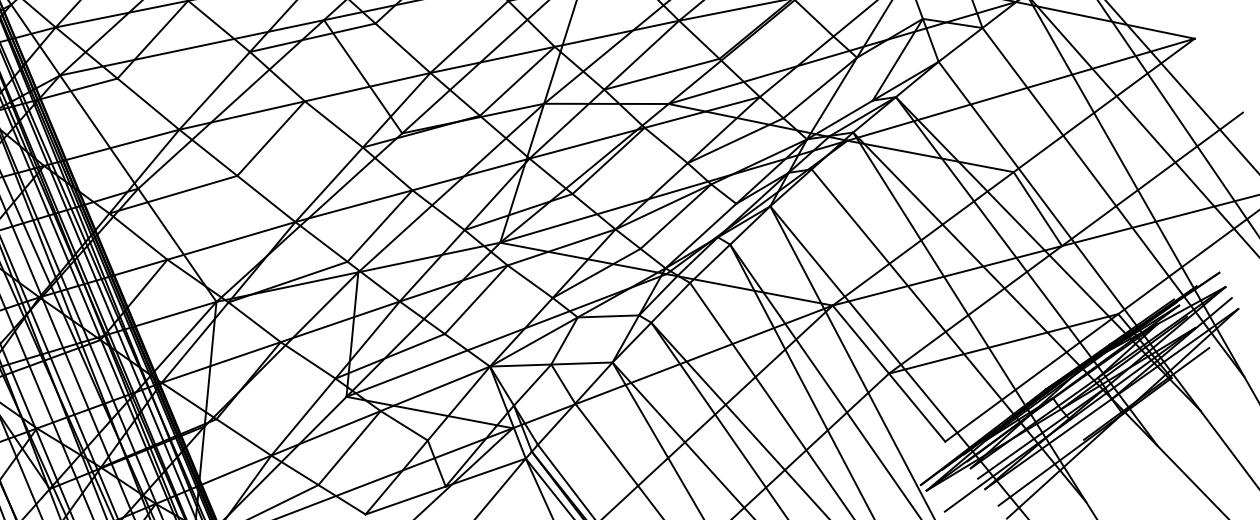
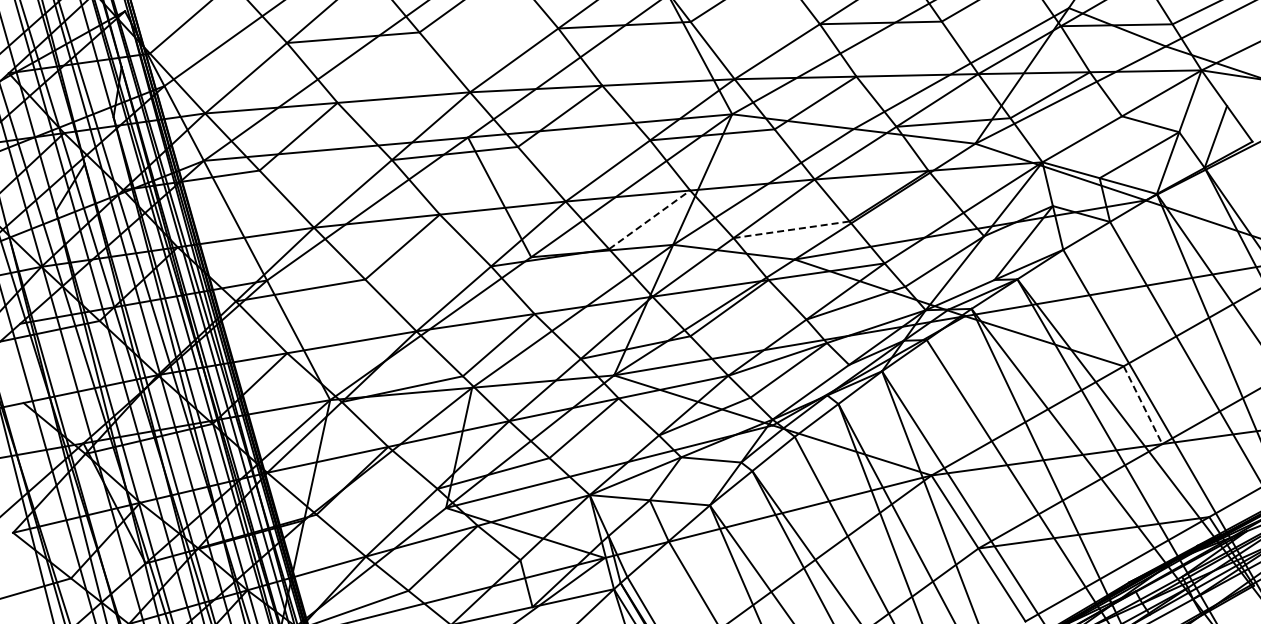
line: (661, 74) -> (791, 229), solid -> dashed
line: (518, 80) -> (650, 219), solid -> dashed
line: (1038, 209) -> (1143, 405), solid -> dashed

